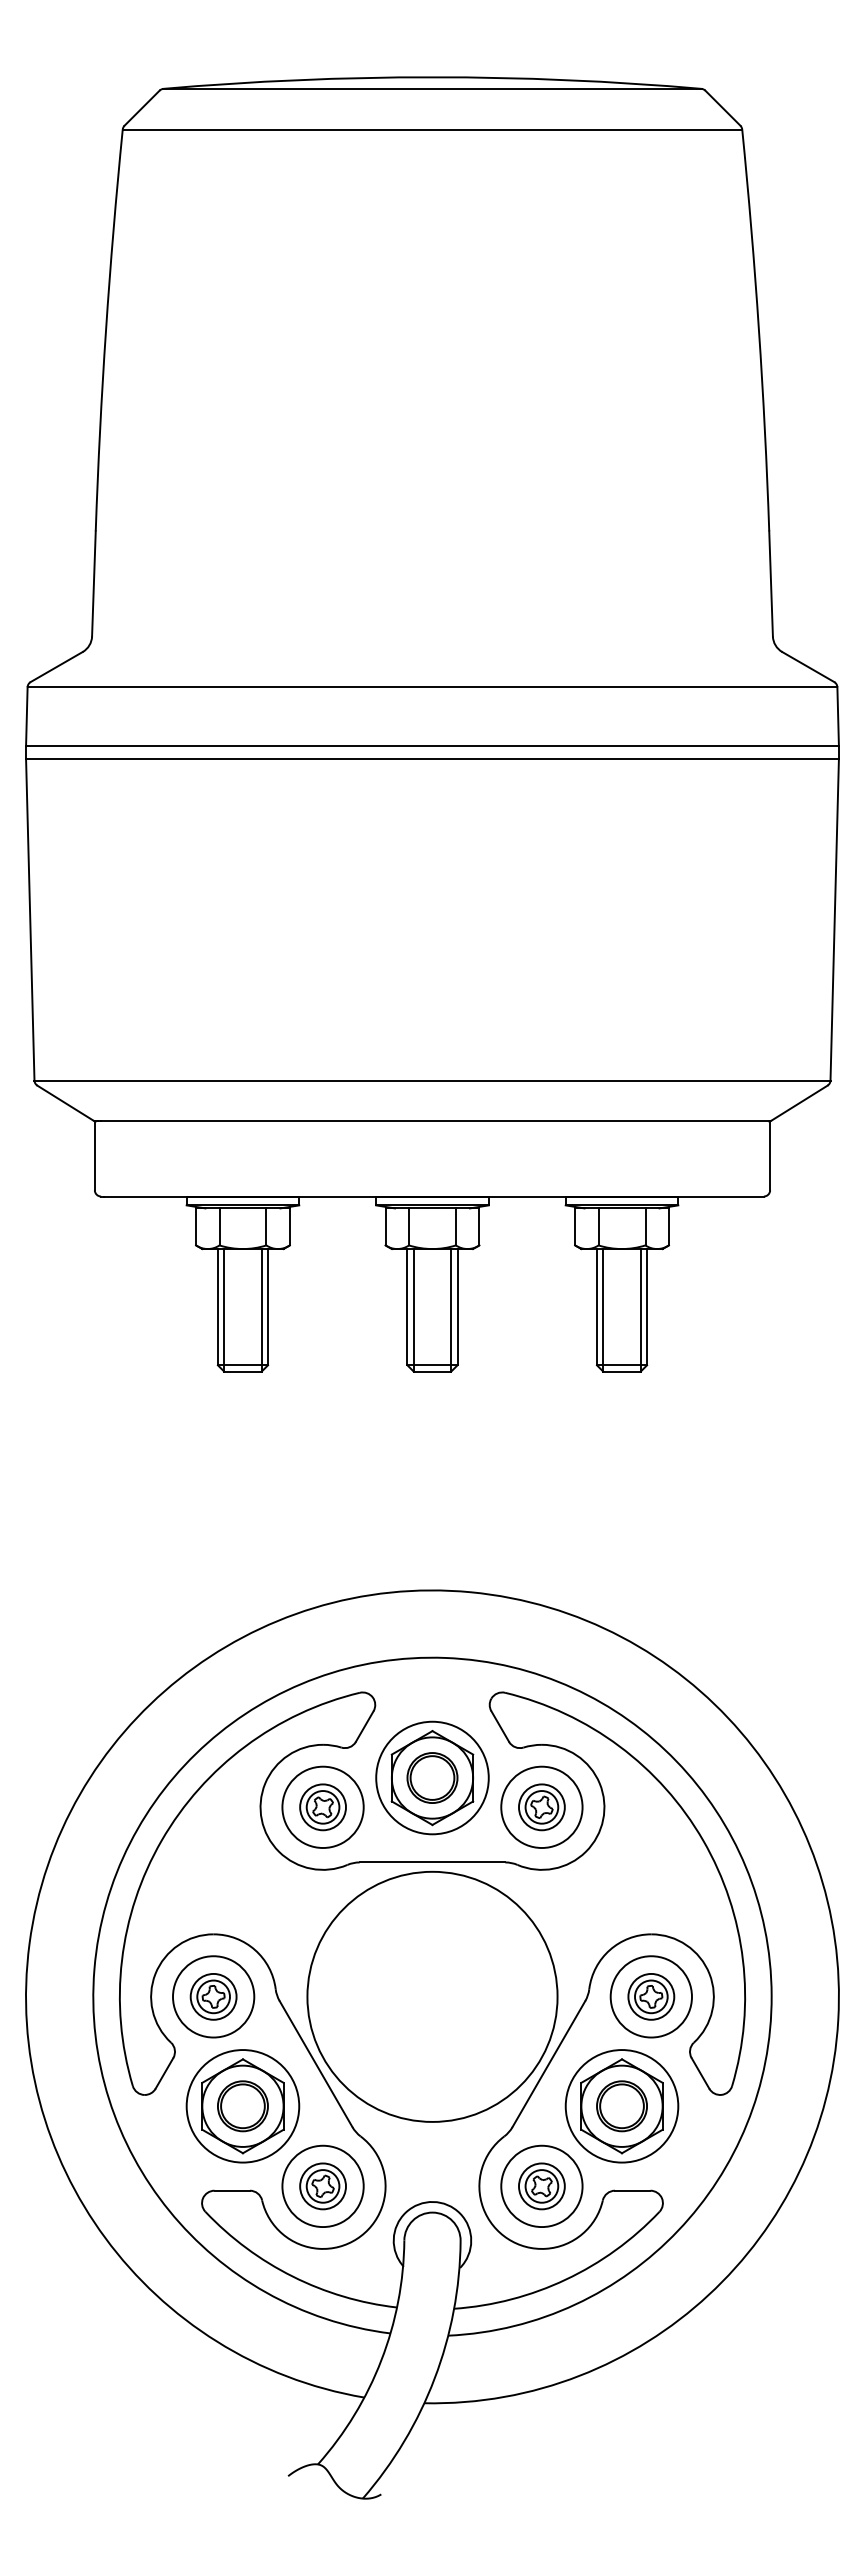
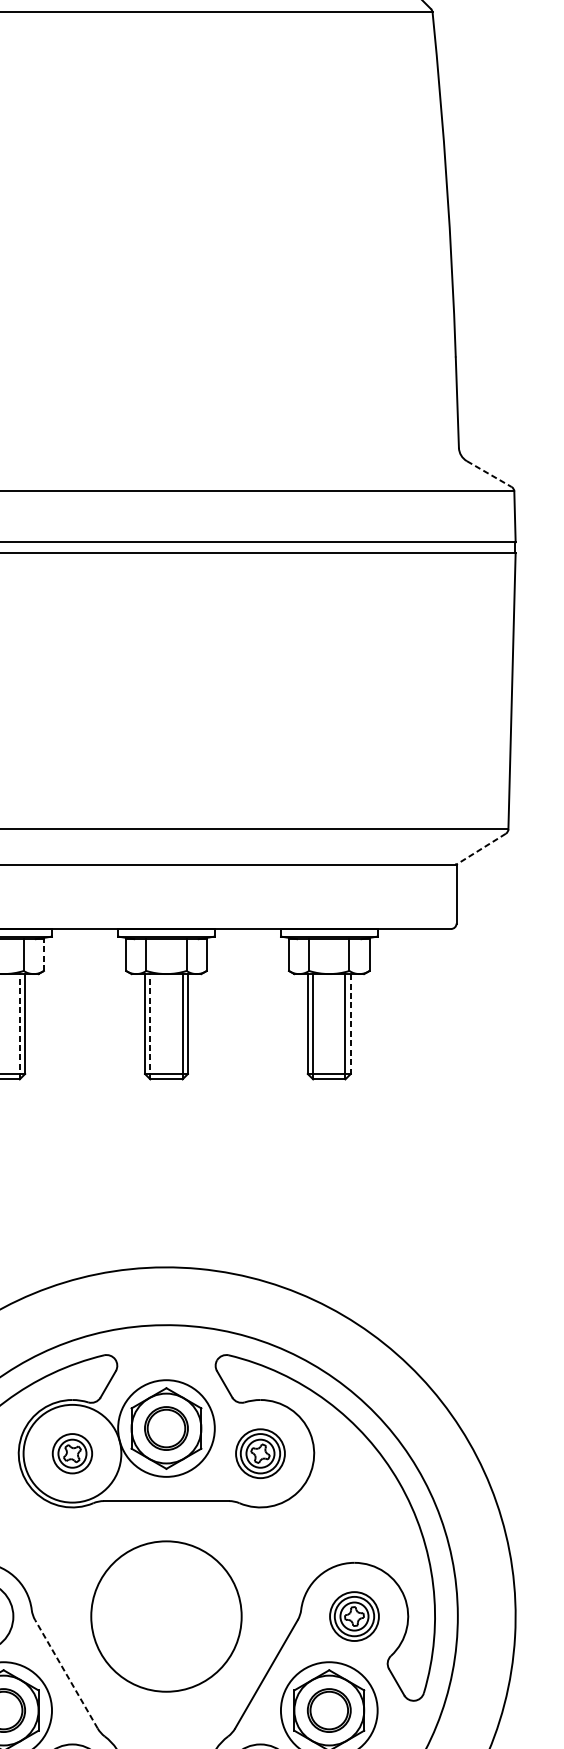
line: (808, 667) -> (489, 474), solid -> dashed
line: (799, 1103) -> (481, 849), solid -> dashed
line: (289, 1226) -> (43, 954), solid -> dashed
line: (647, 1307) -> (351, 1024), solid -> dashed
line: (261, 1309) -> (19, 1026), solid -> dashed
line: (413, 1309) -> (150, 1026), solid -> dashed
circle: (322, 1807) -> (71, 1453), size x1.4
circle: (541, 1807) -> (260, 1453), size x0.7
circle: (432, 1996) -> (166, 1616), size x0.7
circle: (650, 1996) -> (353, 1616), size x0.7
line: (316, 2064) -> (66, 1674), solid -> dashed

